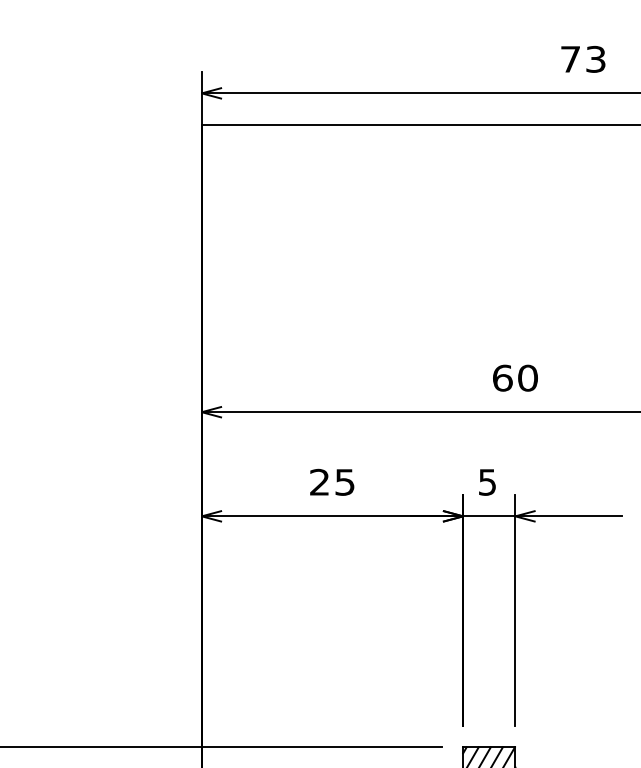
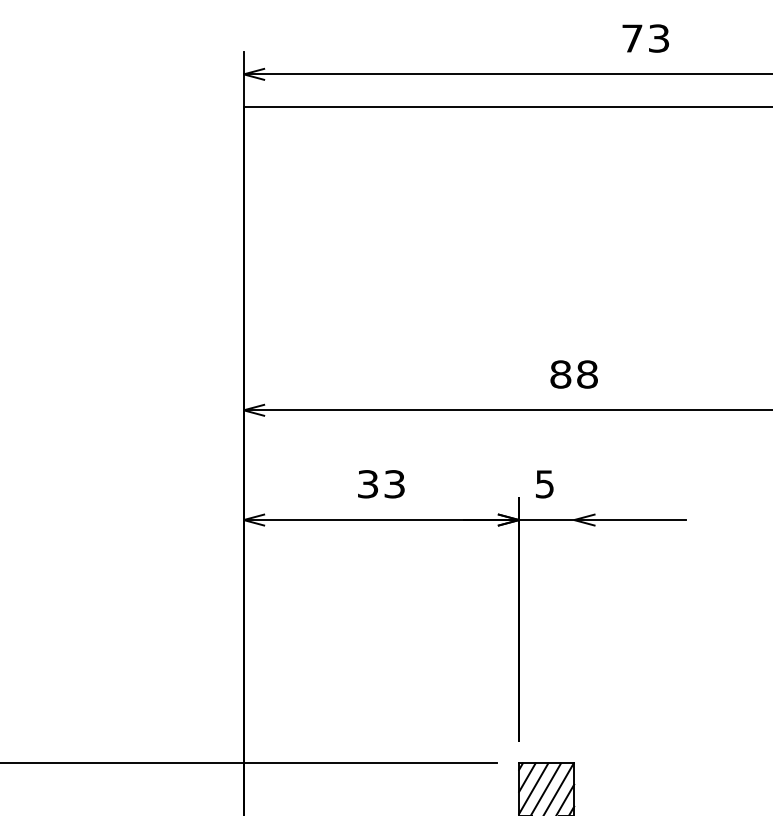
text: (514, 378) -> (573, 374), 60 -> 88
text: (332, 482) -> (381, 484), 25 -> 33
line: (515, 610) -> (574, 619), removed

